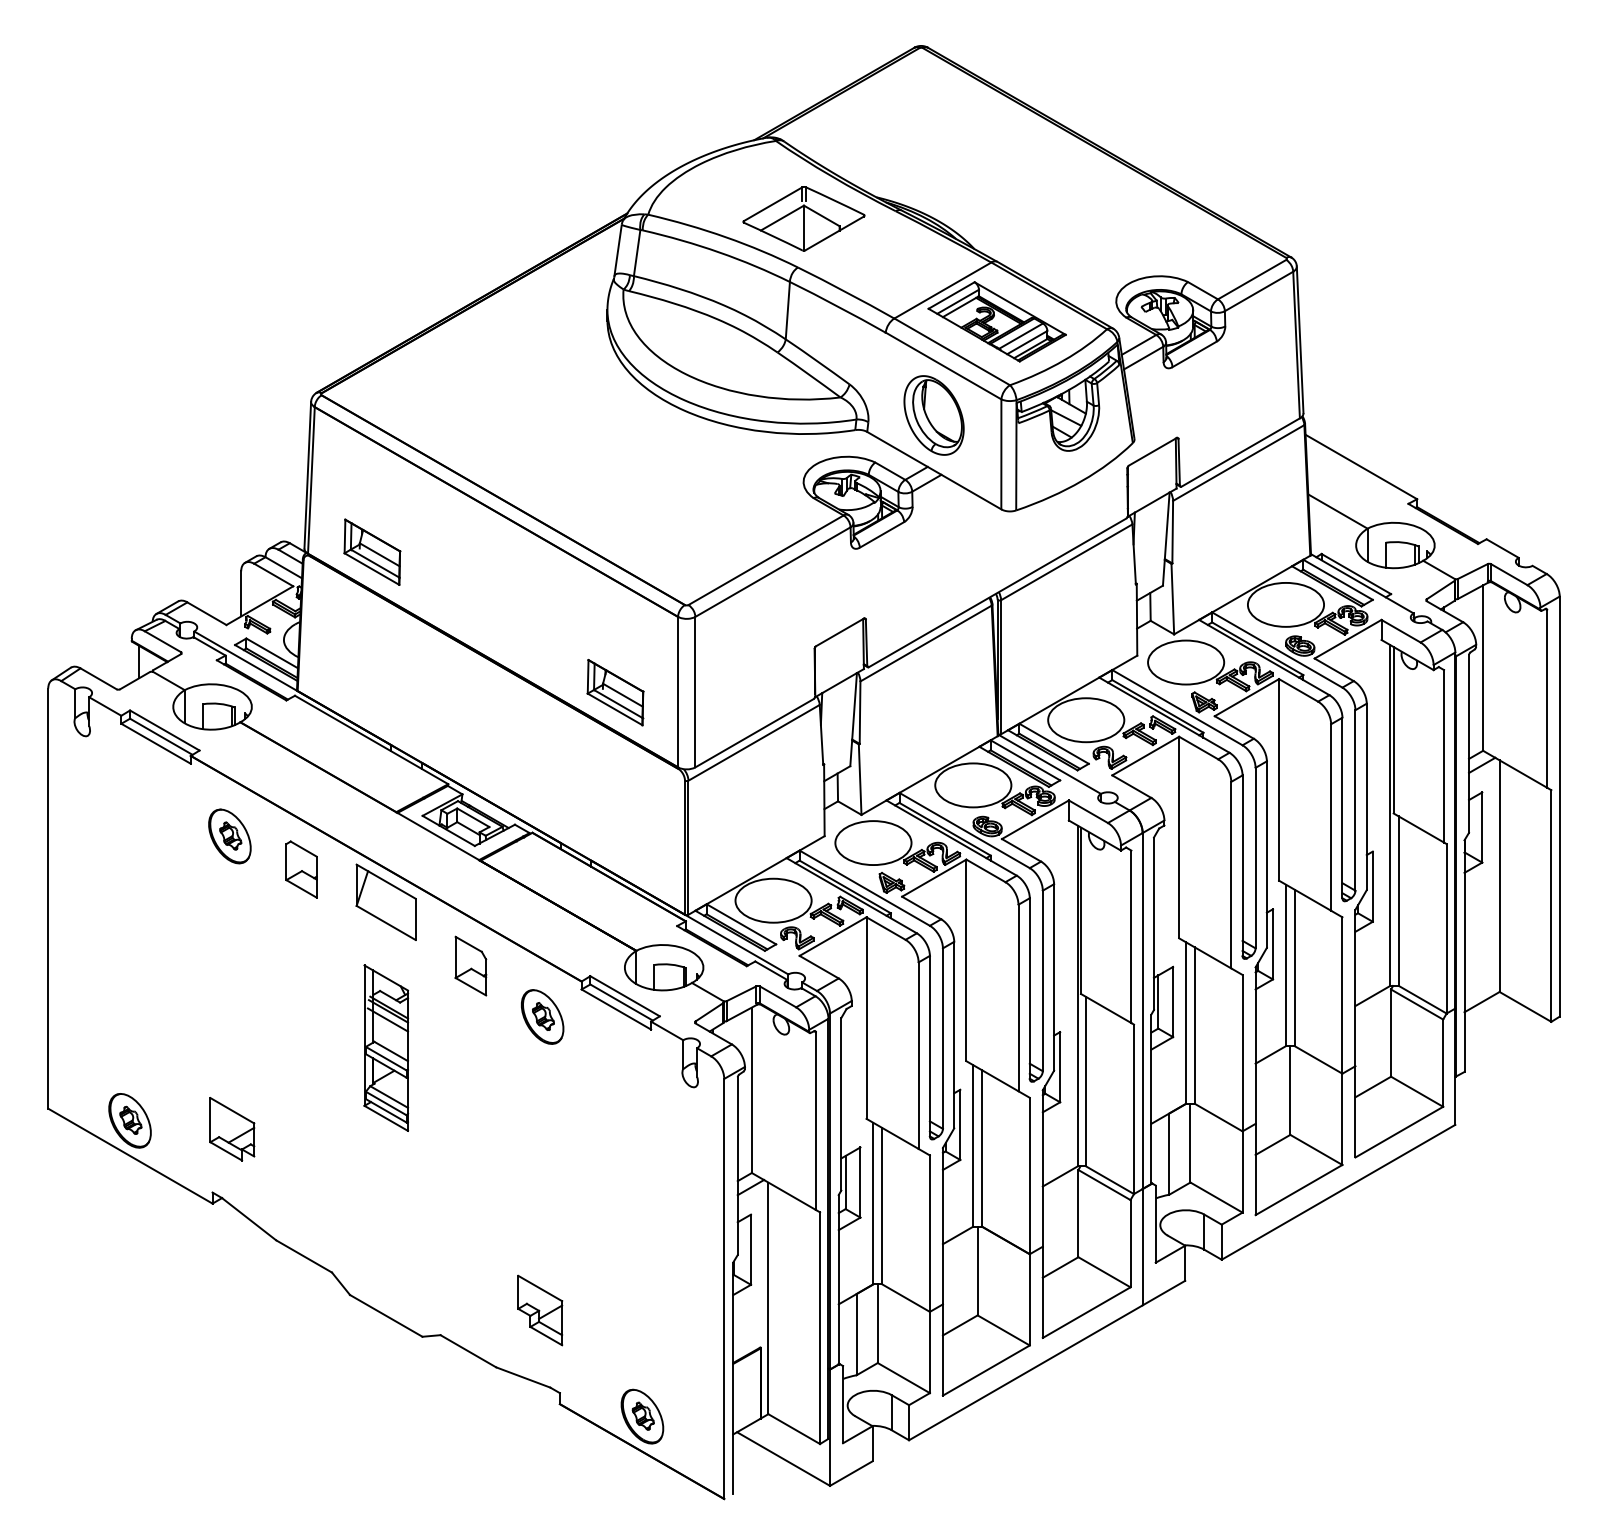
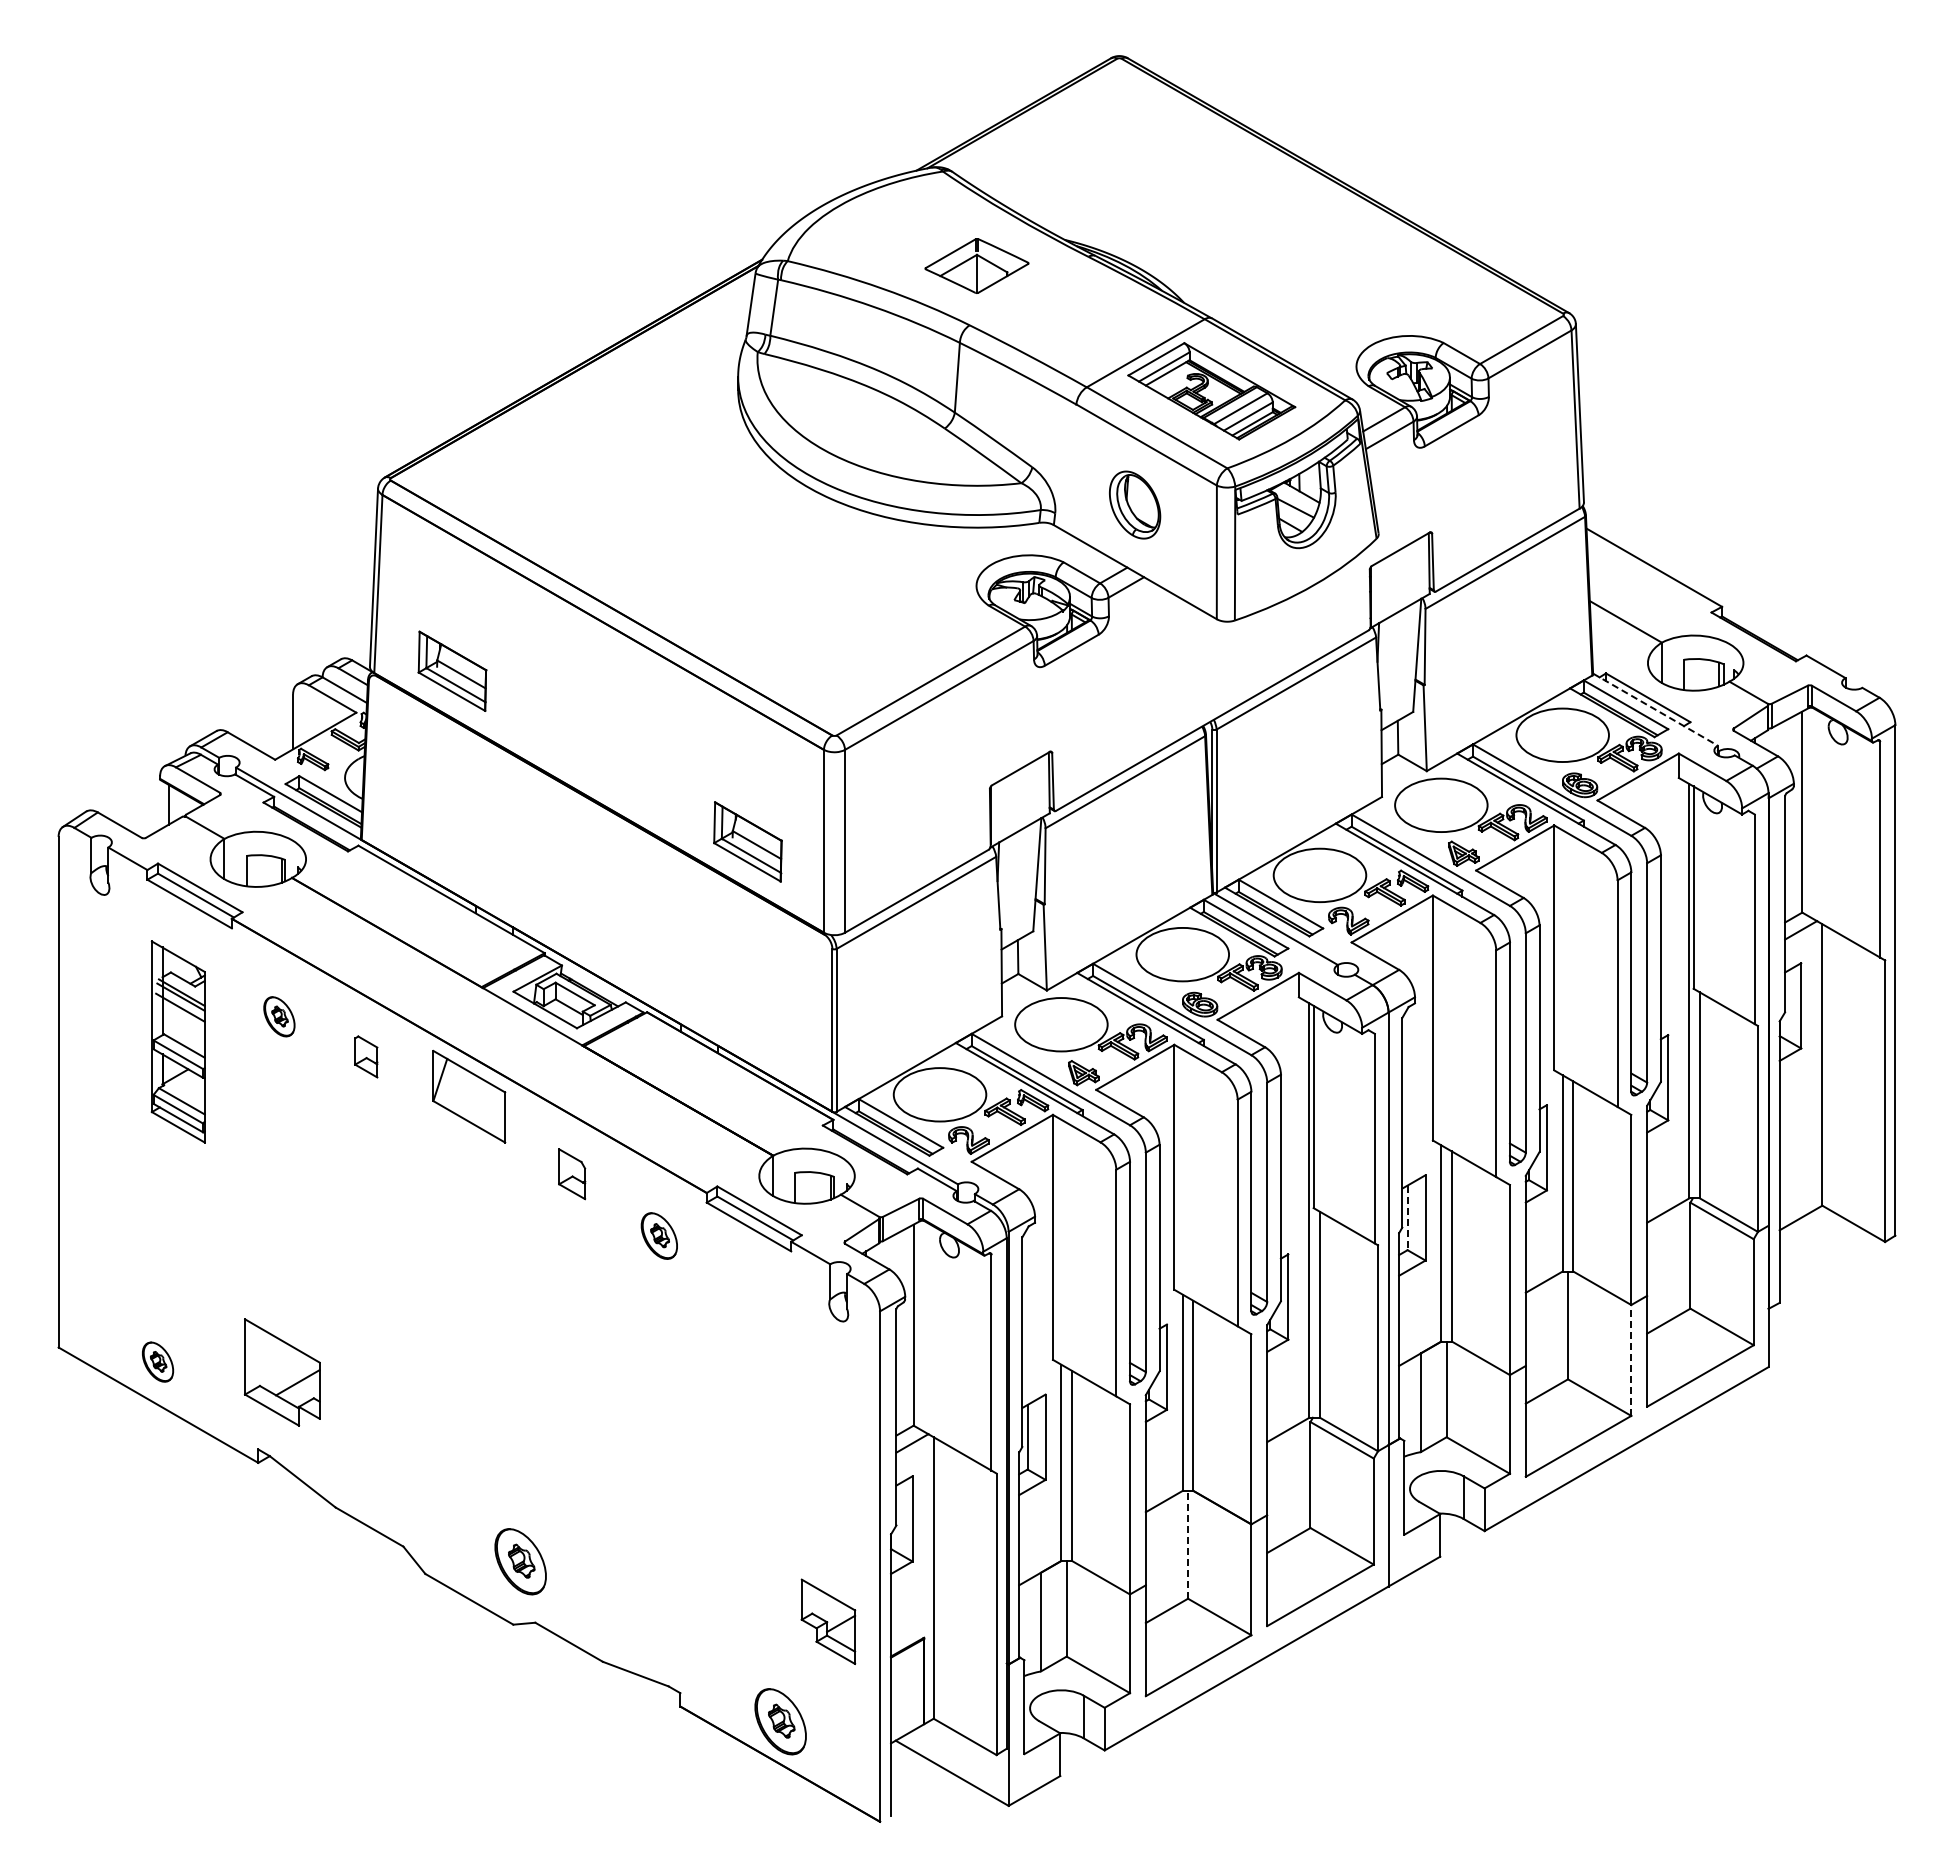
part: (803, 218) -> (976, 265), size x0.7
part: (933, 414) -> (1134, 504), size x0.7
line: (1362, 583) -> (1655, 709), solid -> dashed
part: (230, 836) -> (279, 1016), size x0.6
part: (300, 869) -> (365, 1056), size x0.6
part: (470, 965) -> (571, 1173), size x0.7
line: (1158, 1002) -> (1407, 1218), solid -> dashed
part: (542, 1016) -> (659, 1235), size x0.7
part: (385, 1047) -> (177, 1041), moved
line: (1342, 1118) -> (1631, 1359), solid -> dashed
part: (129, 1120) -> (157, 1361), size x0.6
part: (231, 1129) -> (281, 1372), size x1.4
line: (978, 1270) -> (1188, 1544), solid -> dashed
part: (428, 1284) -> (520, 1561), added
part: (540, 1310) -> (828, 1621), moved

